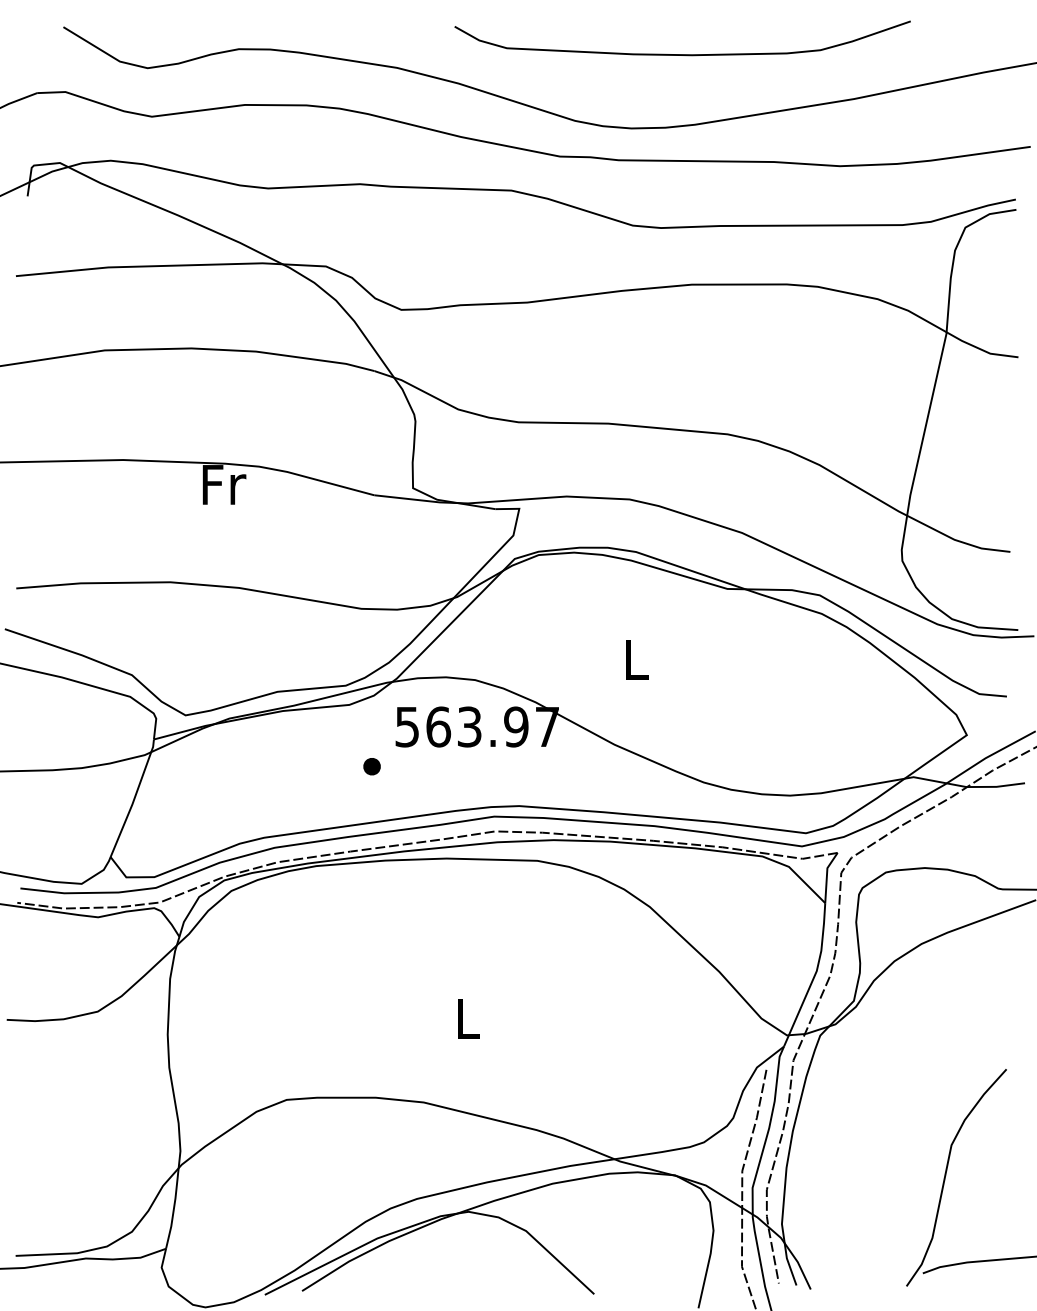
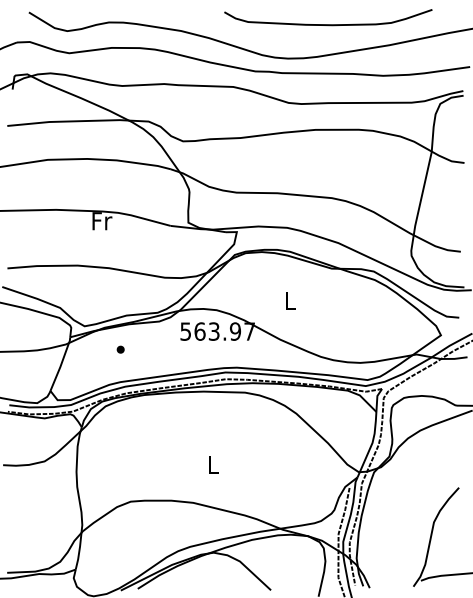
curve: (682, 53) -> (328, 24), moved
part: (371, 766) -> (120, 349), moved

